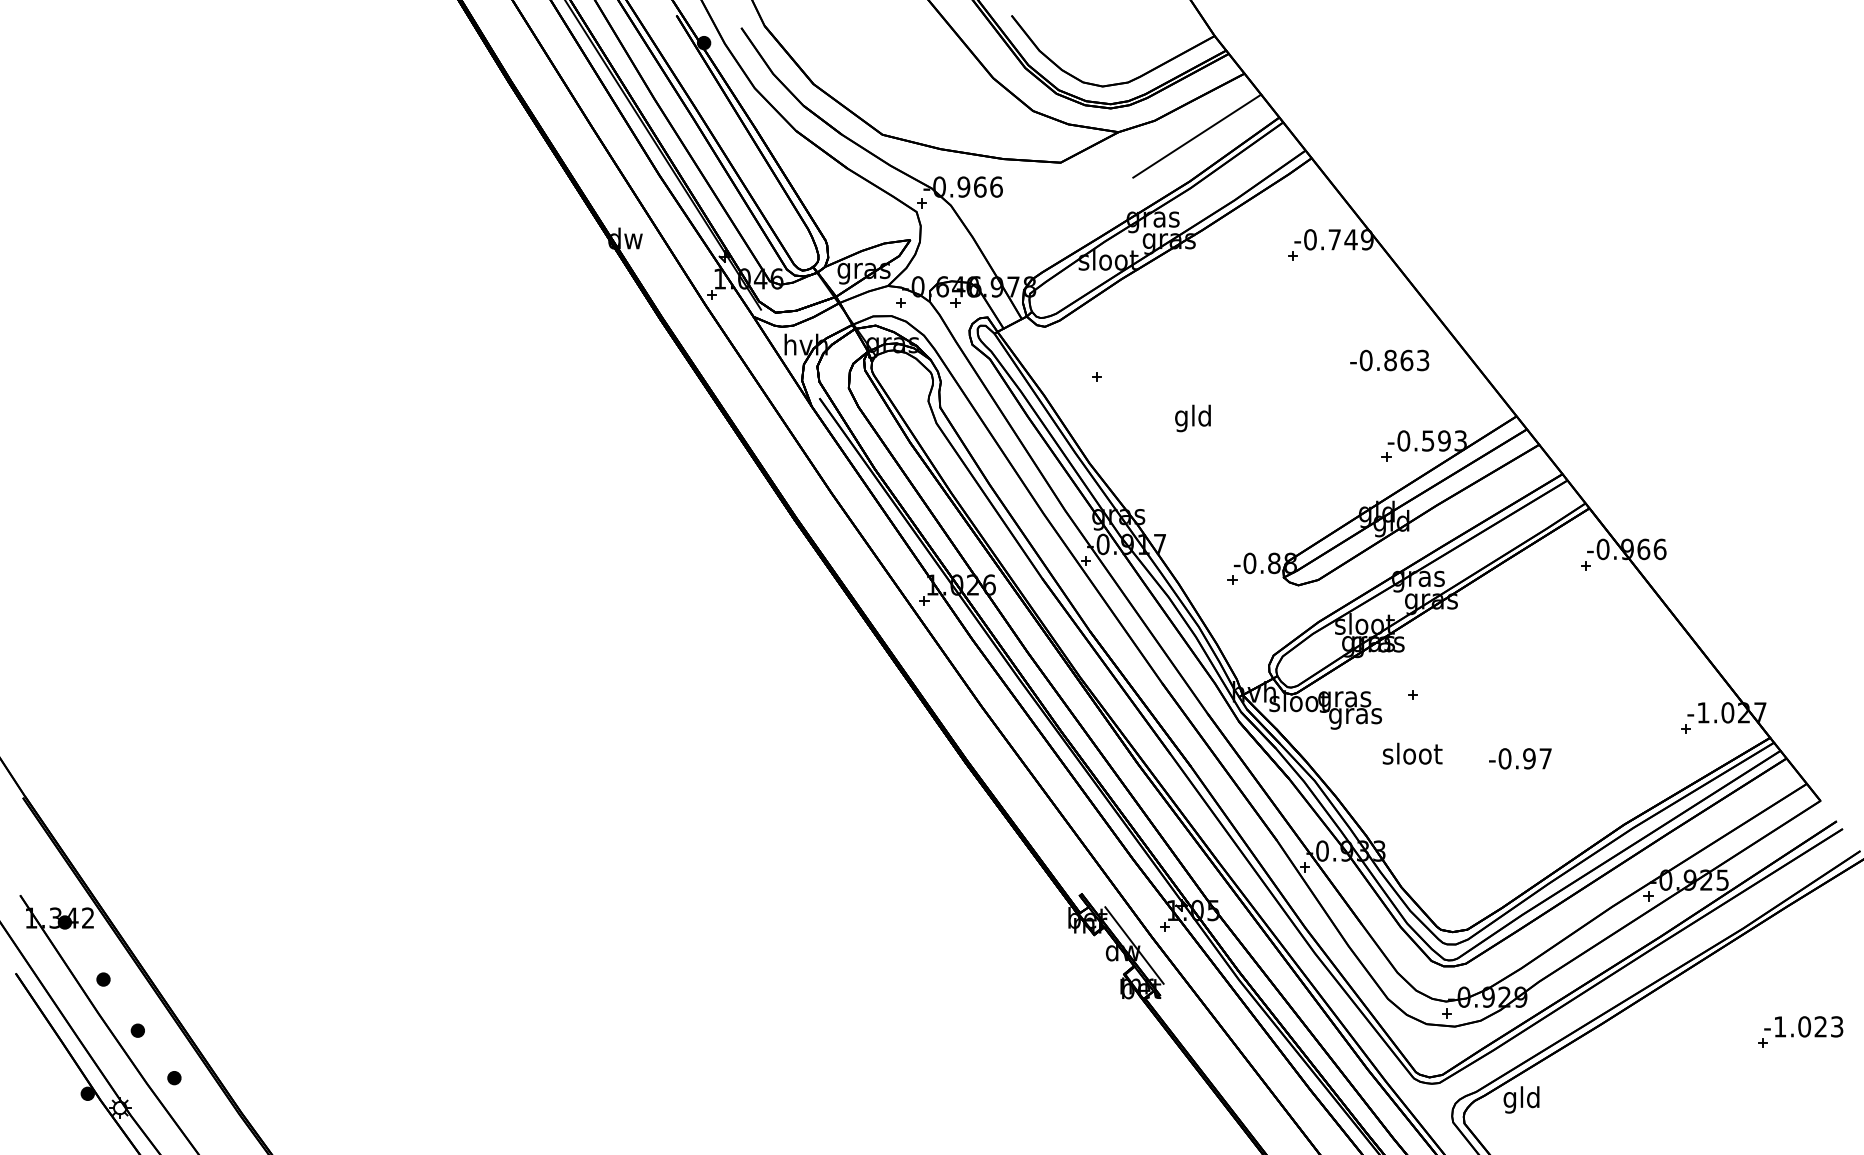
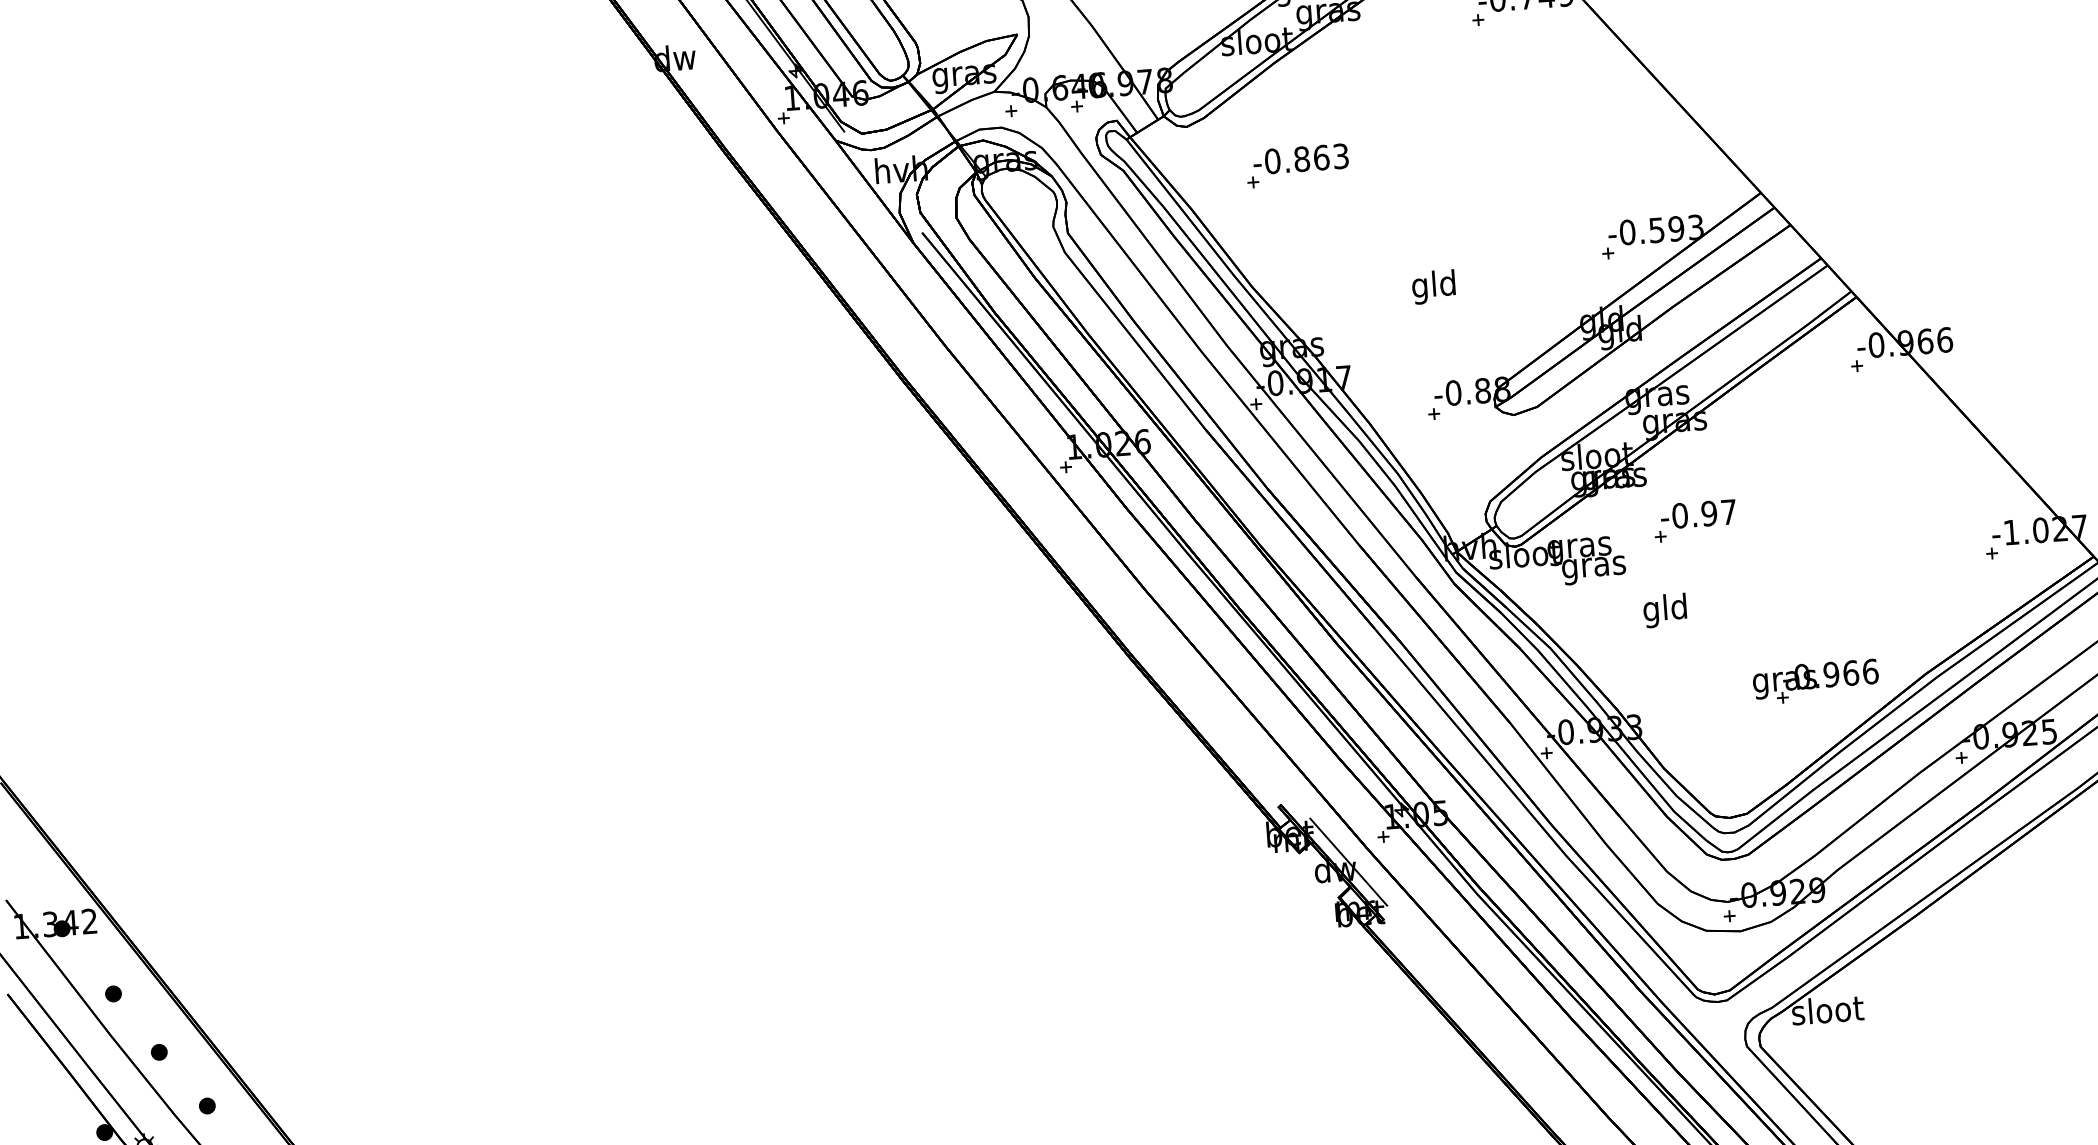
text: (1389, 360) -> (1300, 159), moved
text: (1192, 418) -> (1433, 287), moved
text: (1412, 756) -> (1665, 610), sloot -> gld
text: (1520, 758) -> (1698, 514), moved
part: (1532, 824) -> (1815, 681), added
text: (1522, 1099) -> (1828, 1012), gld -> sloot

